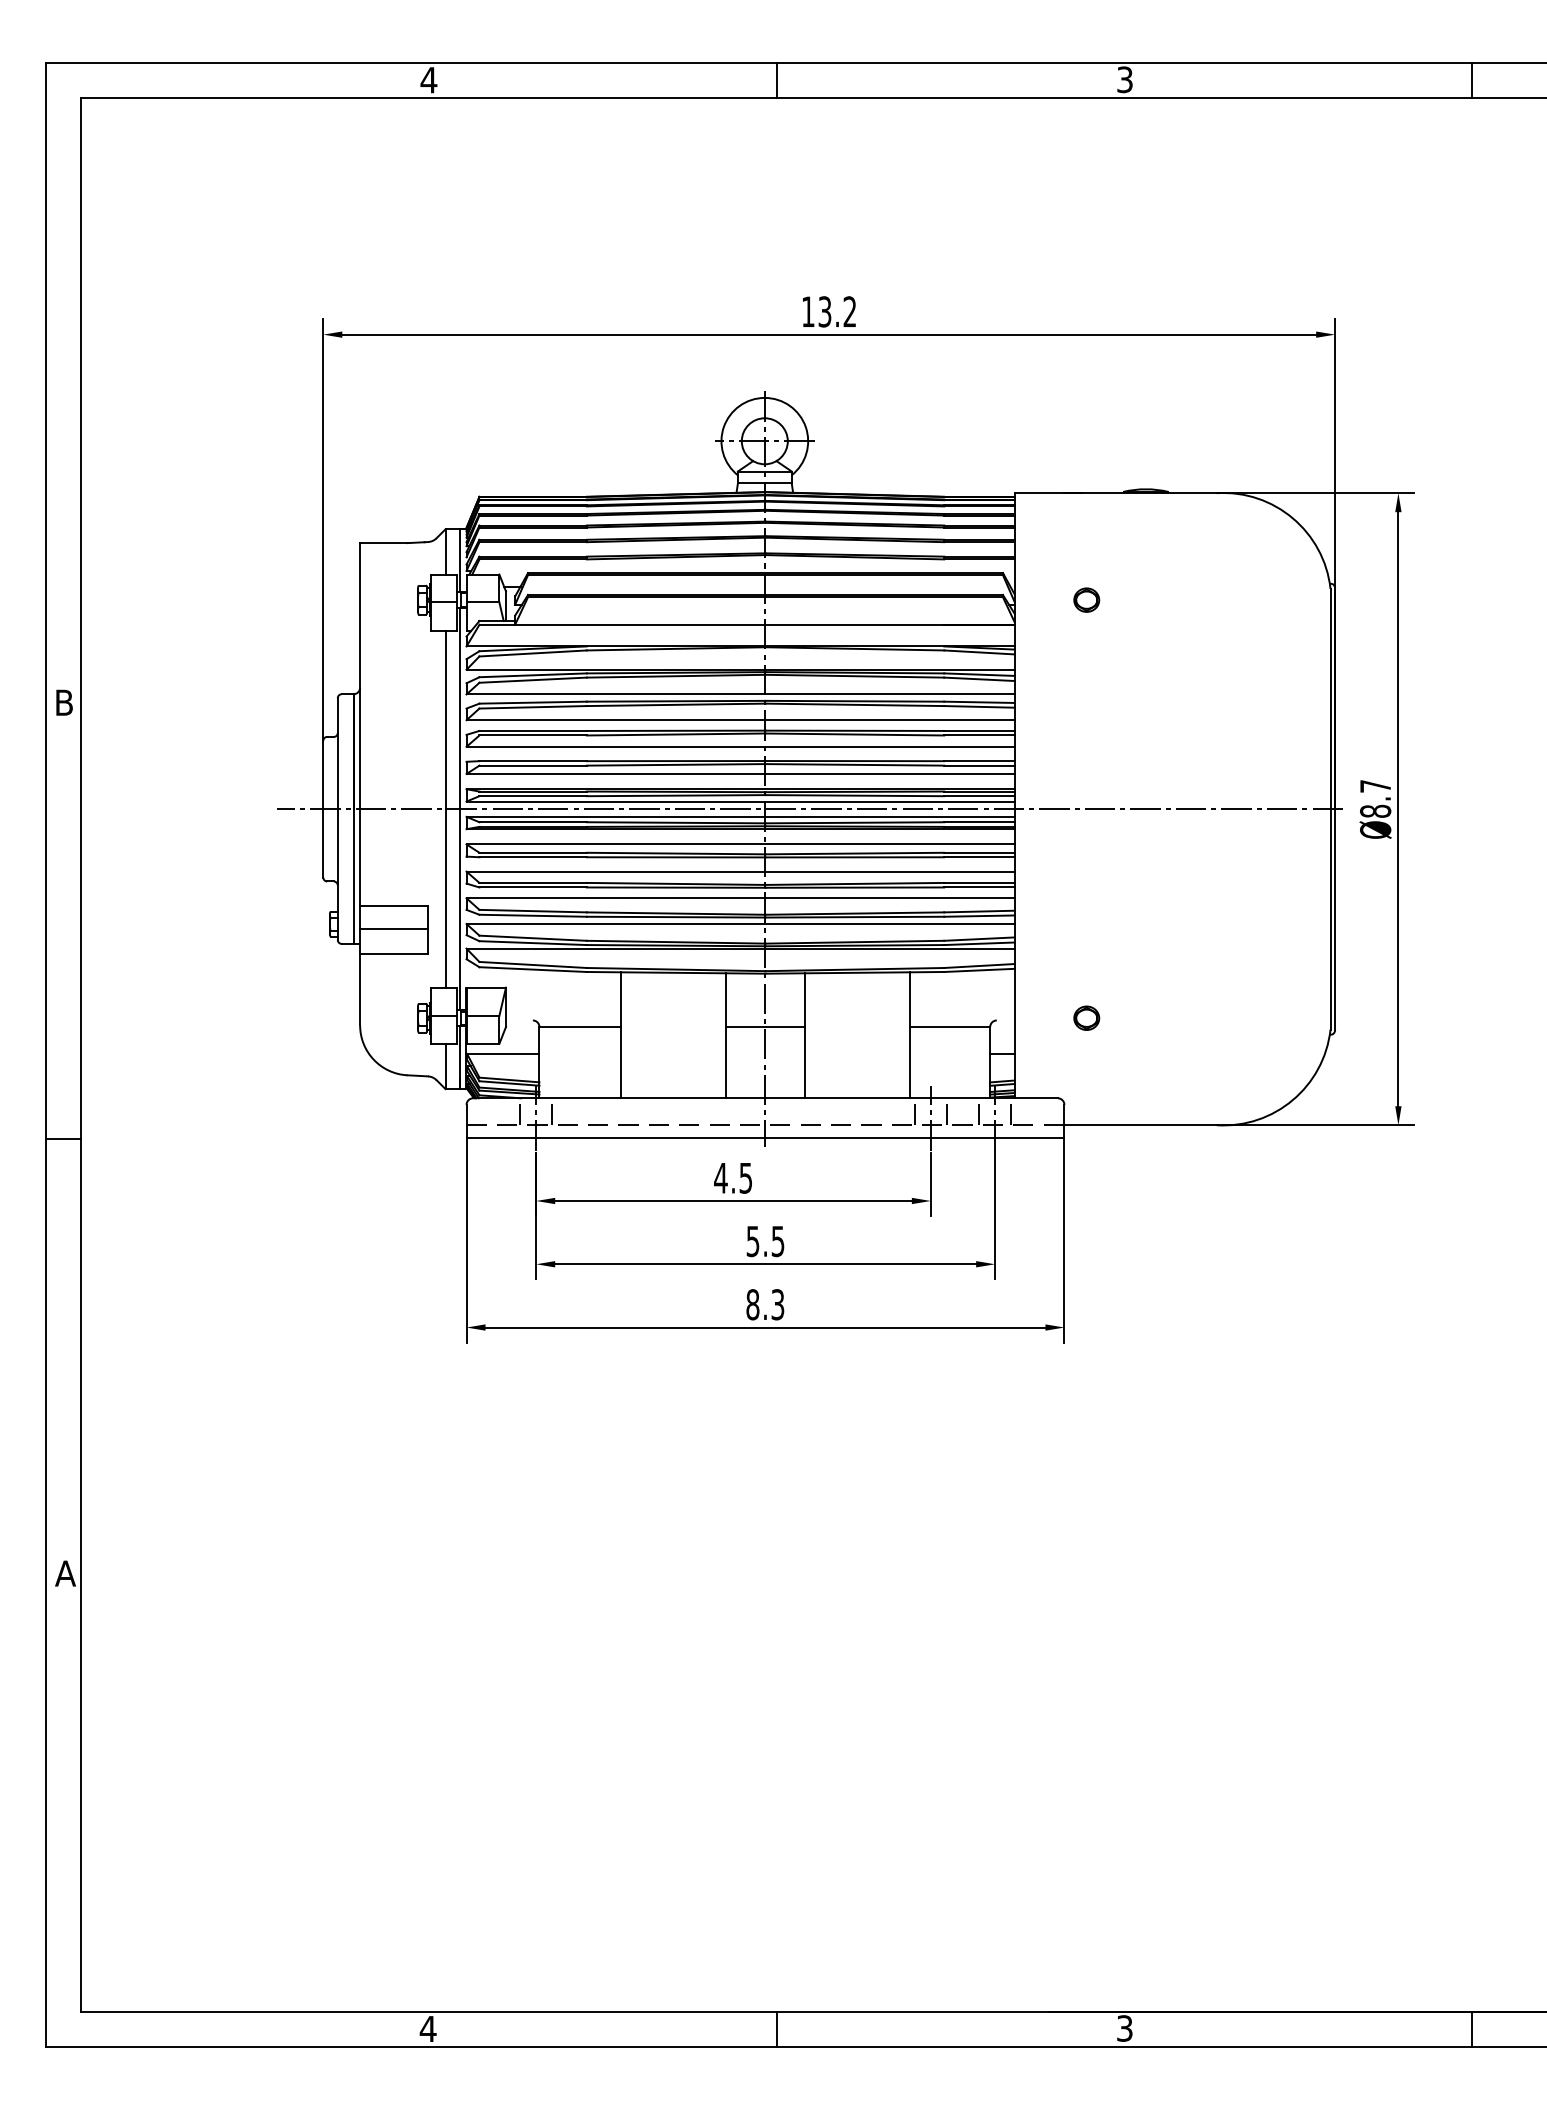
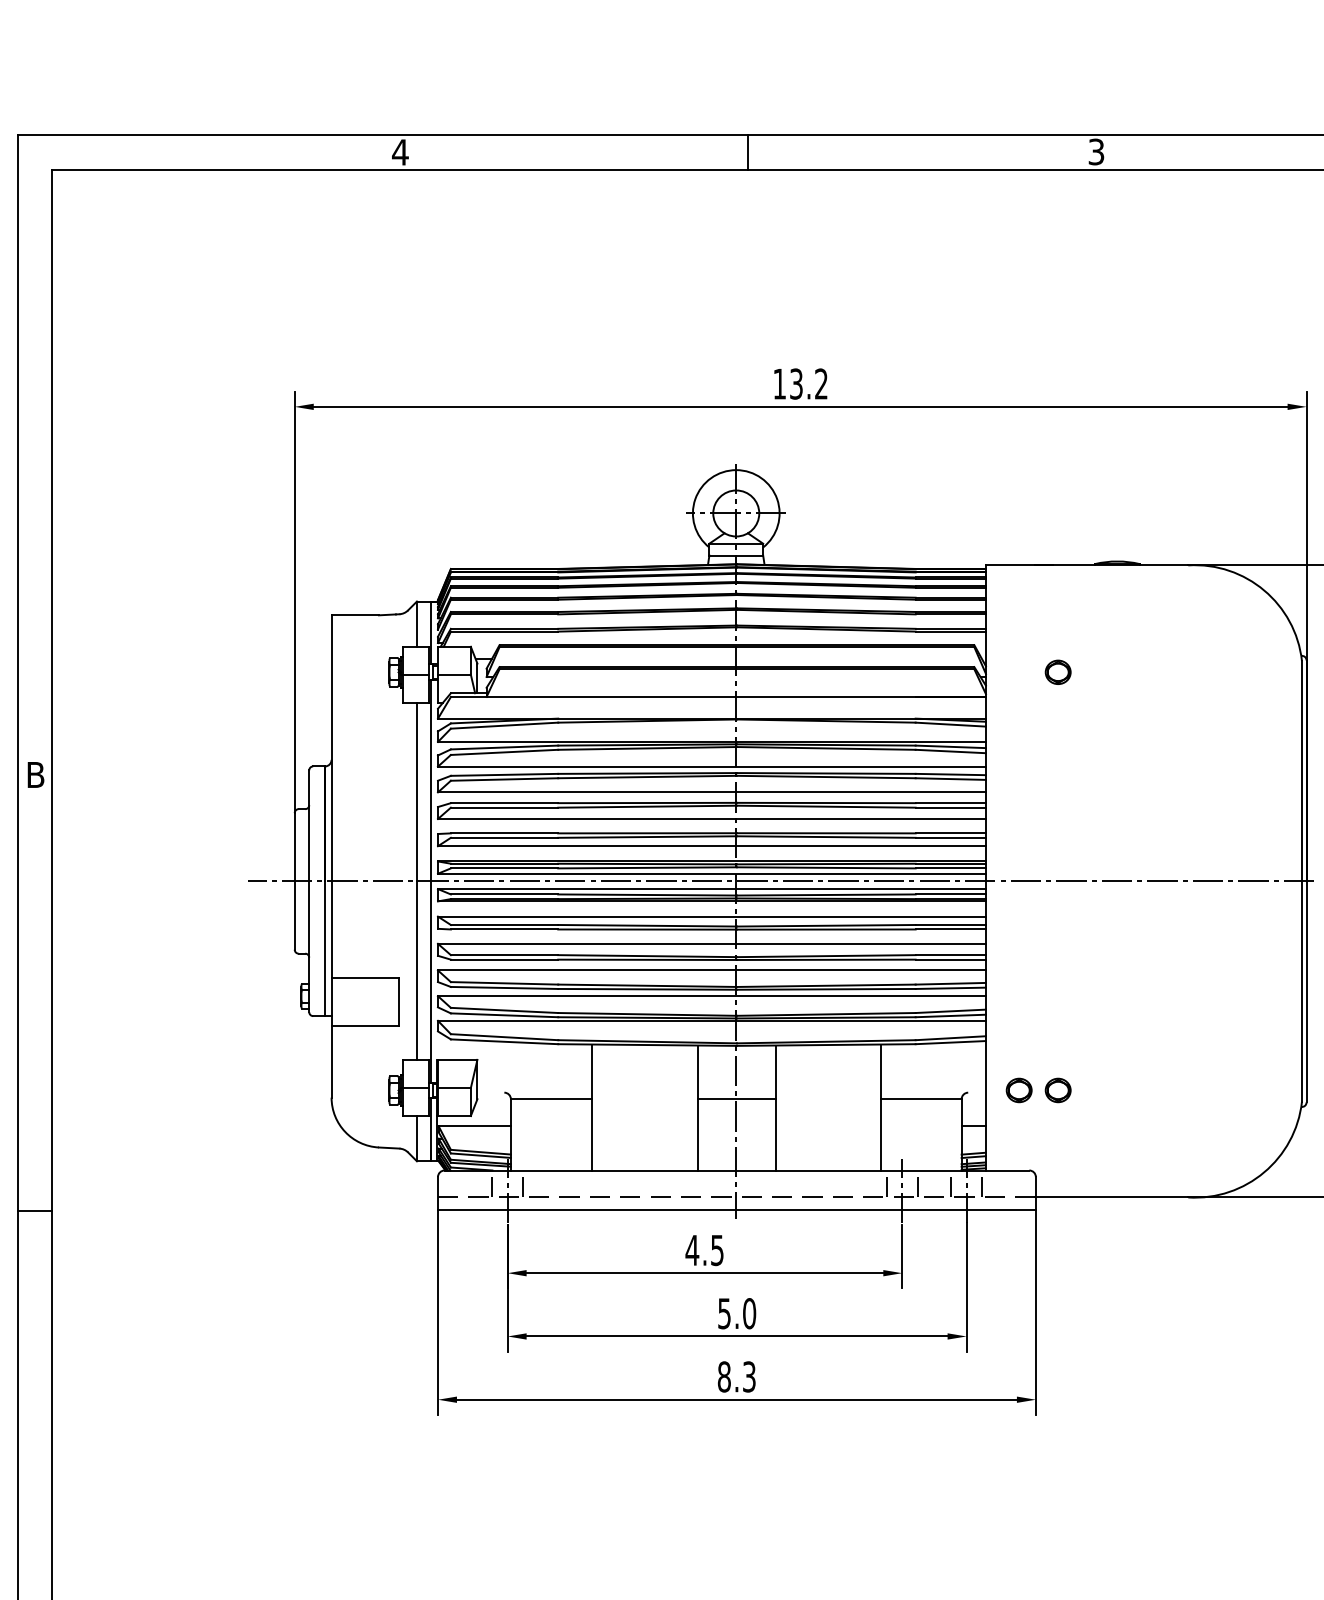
line: (394, 928) -> (365, 1000), removed
part: (1047, 1017) -> (1018, 1089), added
text: (777, 1241) -> (748, 1313), 5.5 -> 5.0

